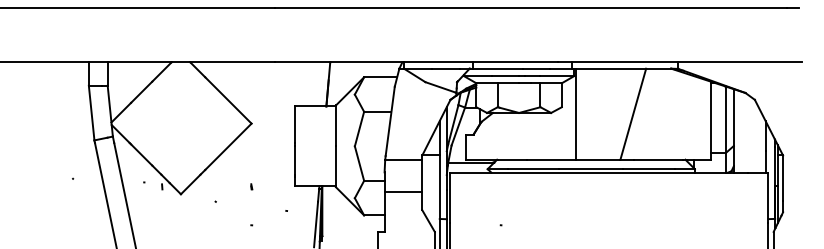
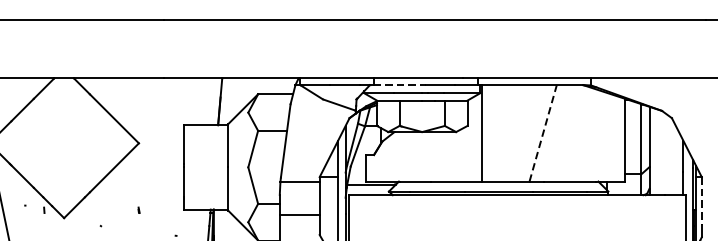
line: (497, 68) -> (399, 84), solid -> dashed
line: (633, 113) -> (543, 132), solid -> dashed
line: (783, 178) -> (702, 201), solid -> dashed

